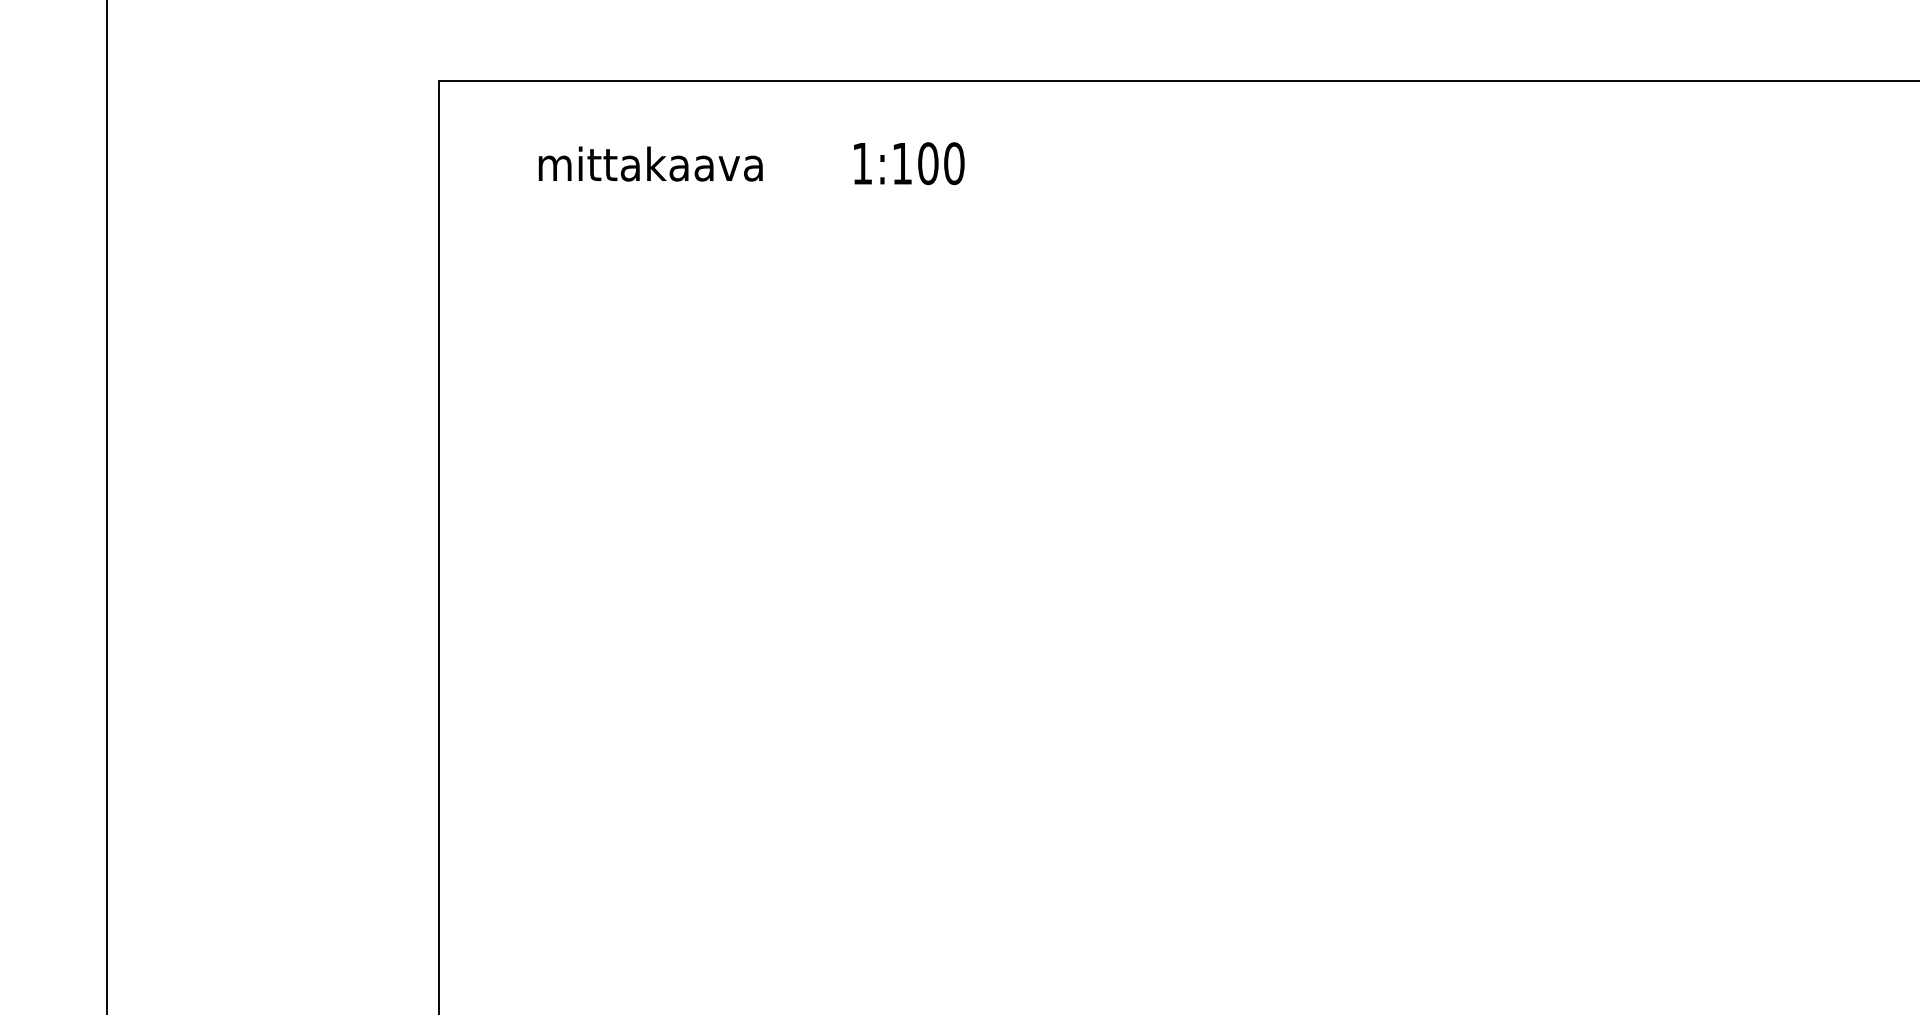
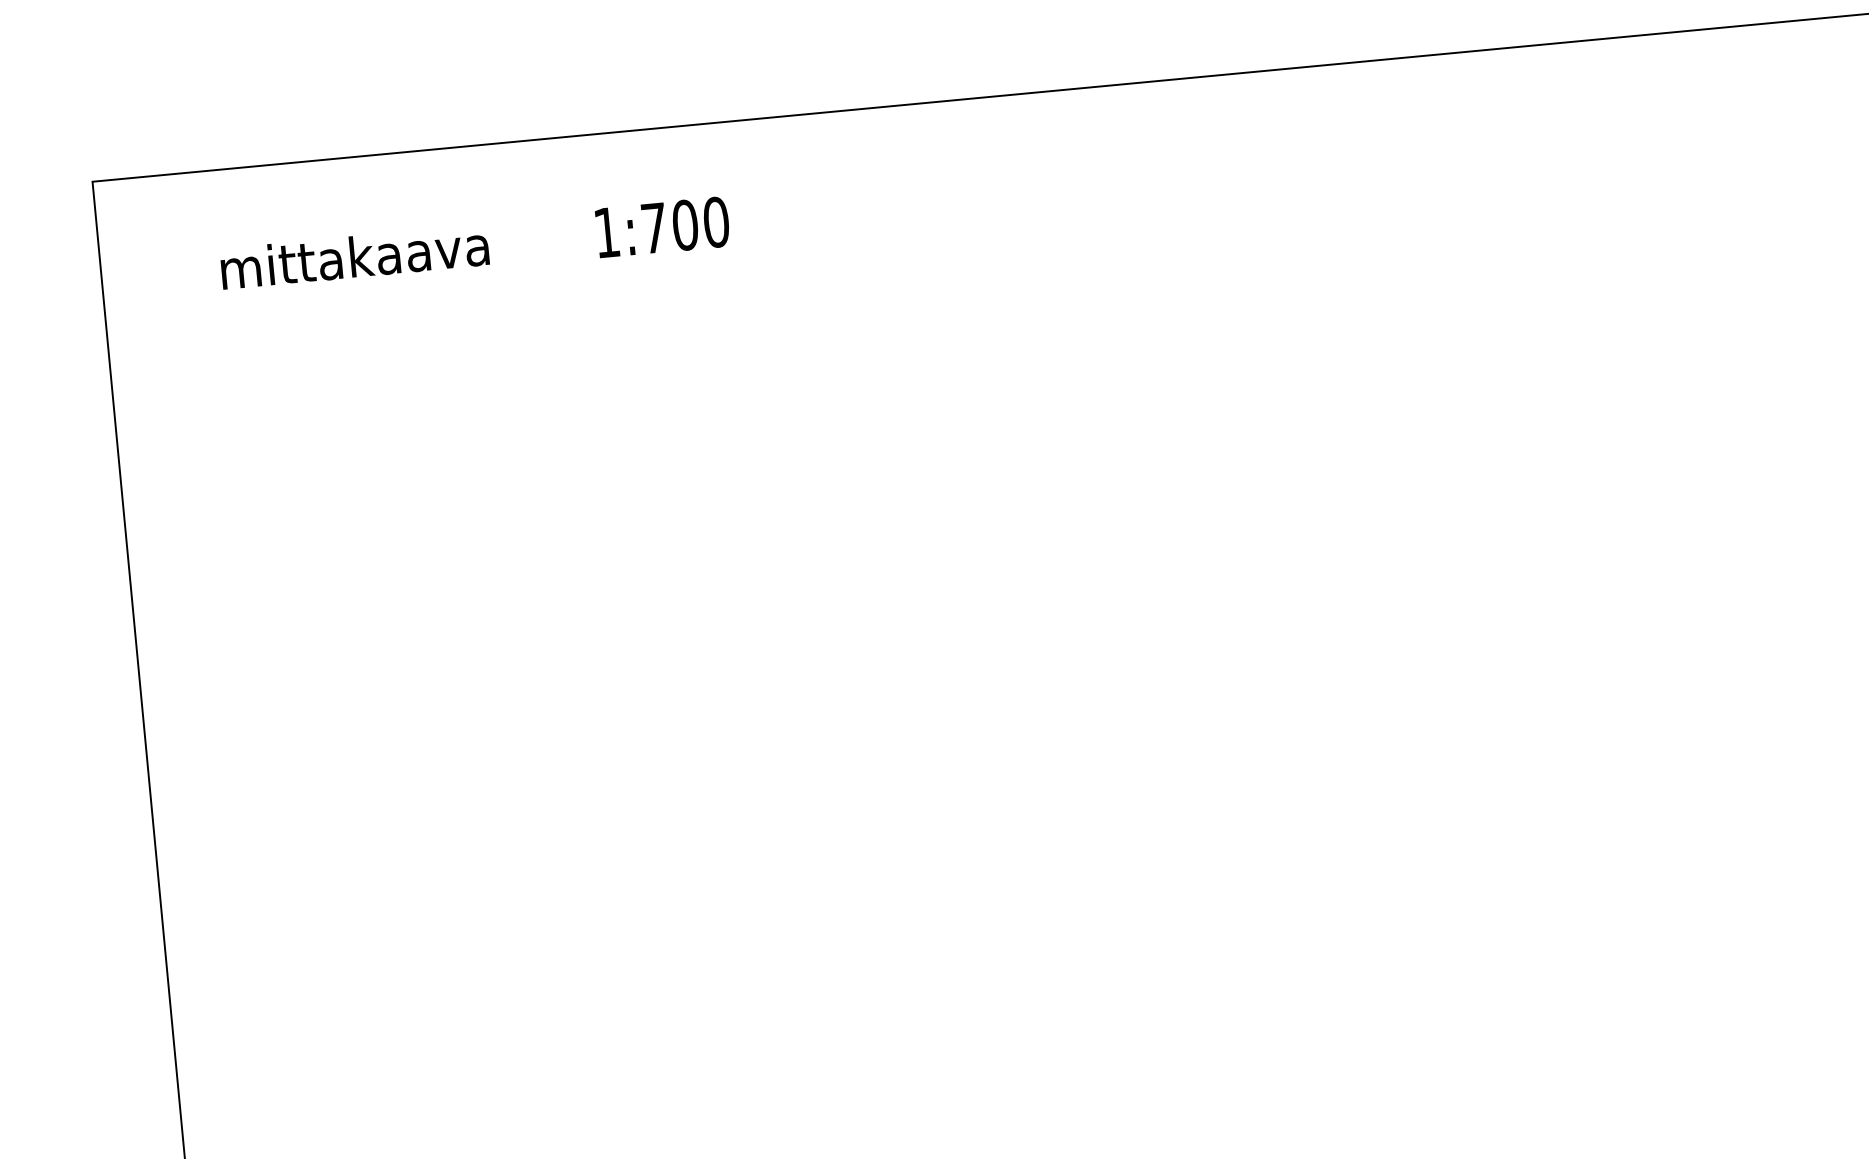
text: (901, 163) -> (653, 228), 1:100 -> 1:700

